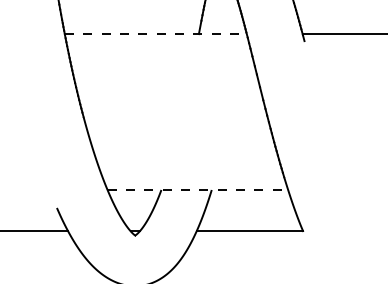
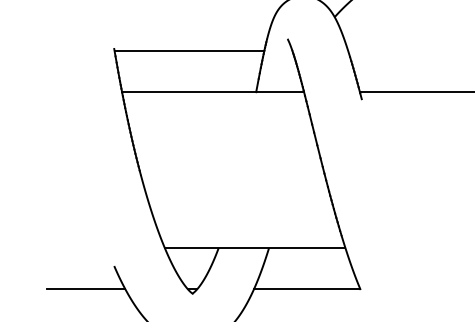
line: (156, 34) -> (213, 92), dashed -> solid
line: (198, 190) -> (255, 248), dashed -> solid

